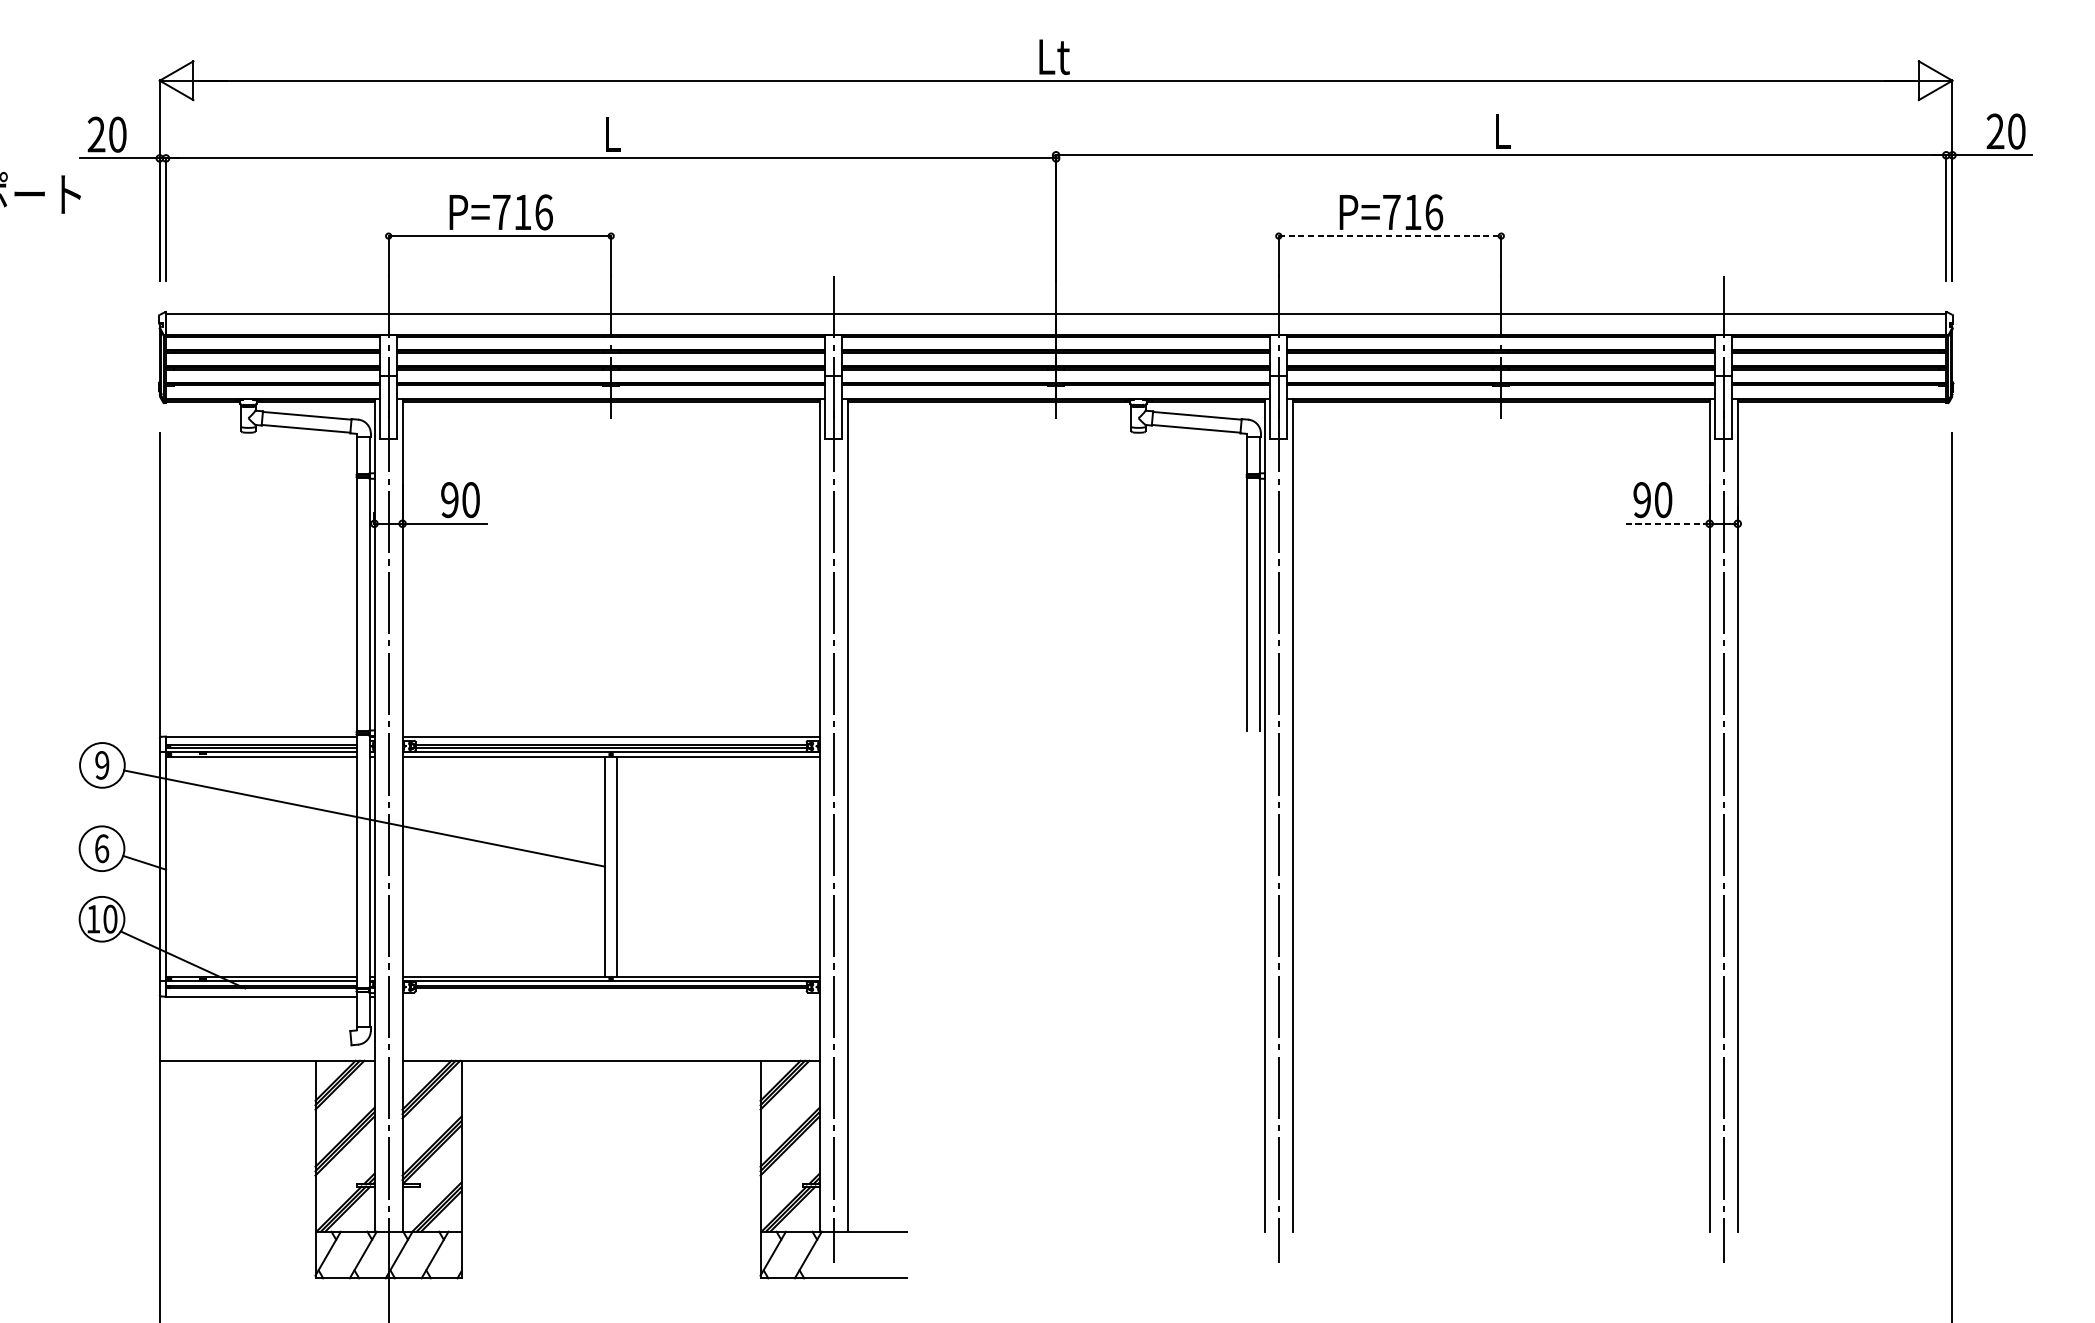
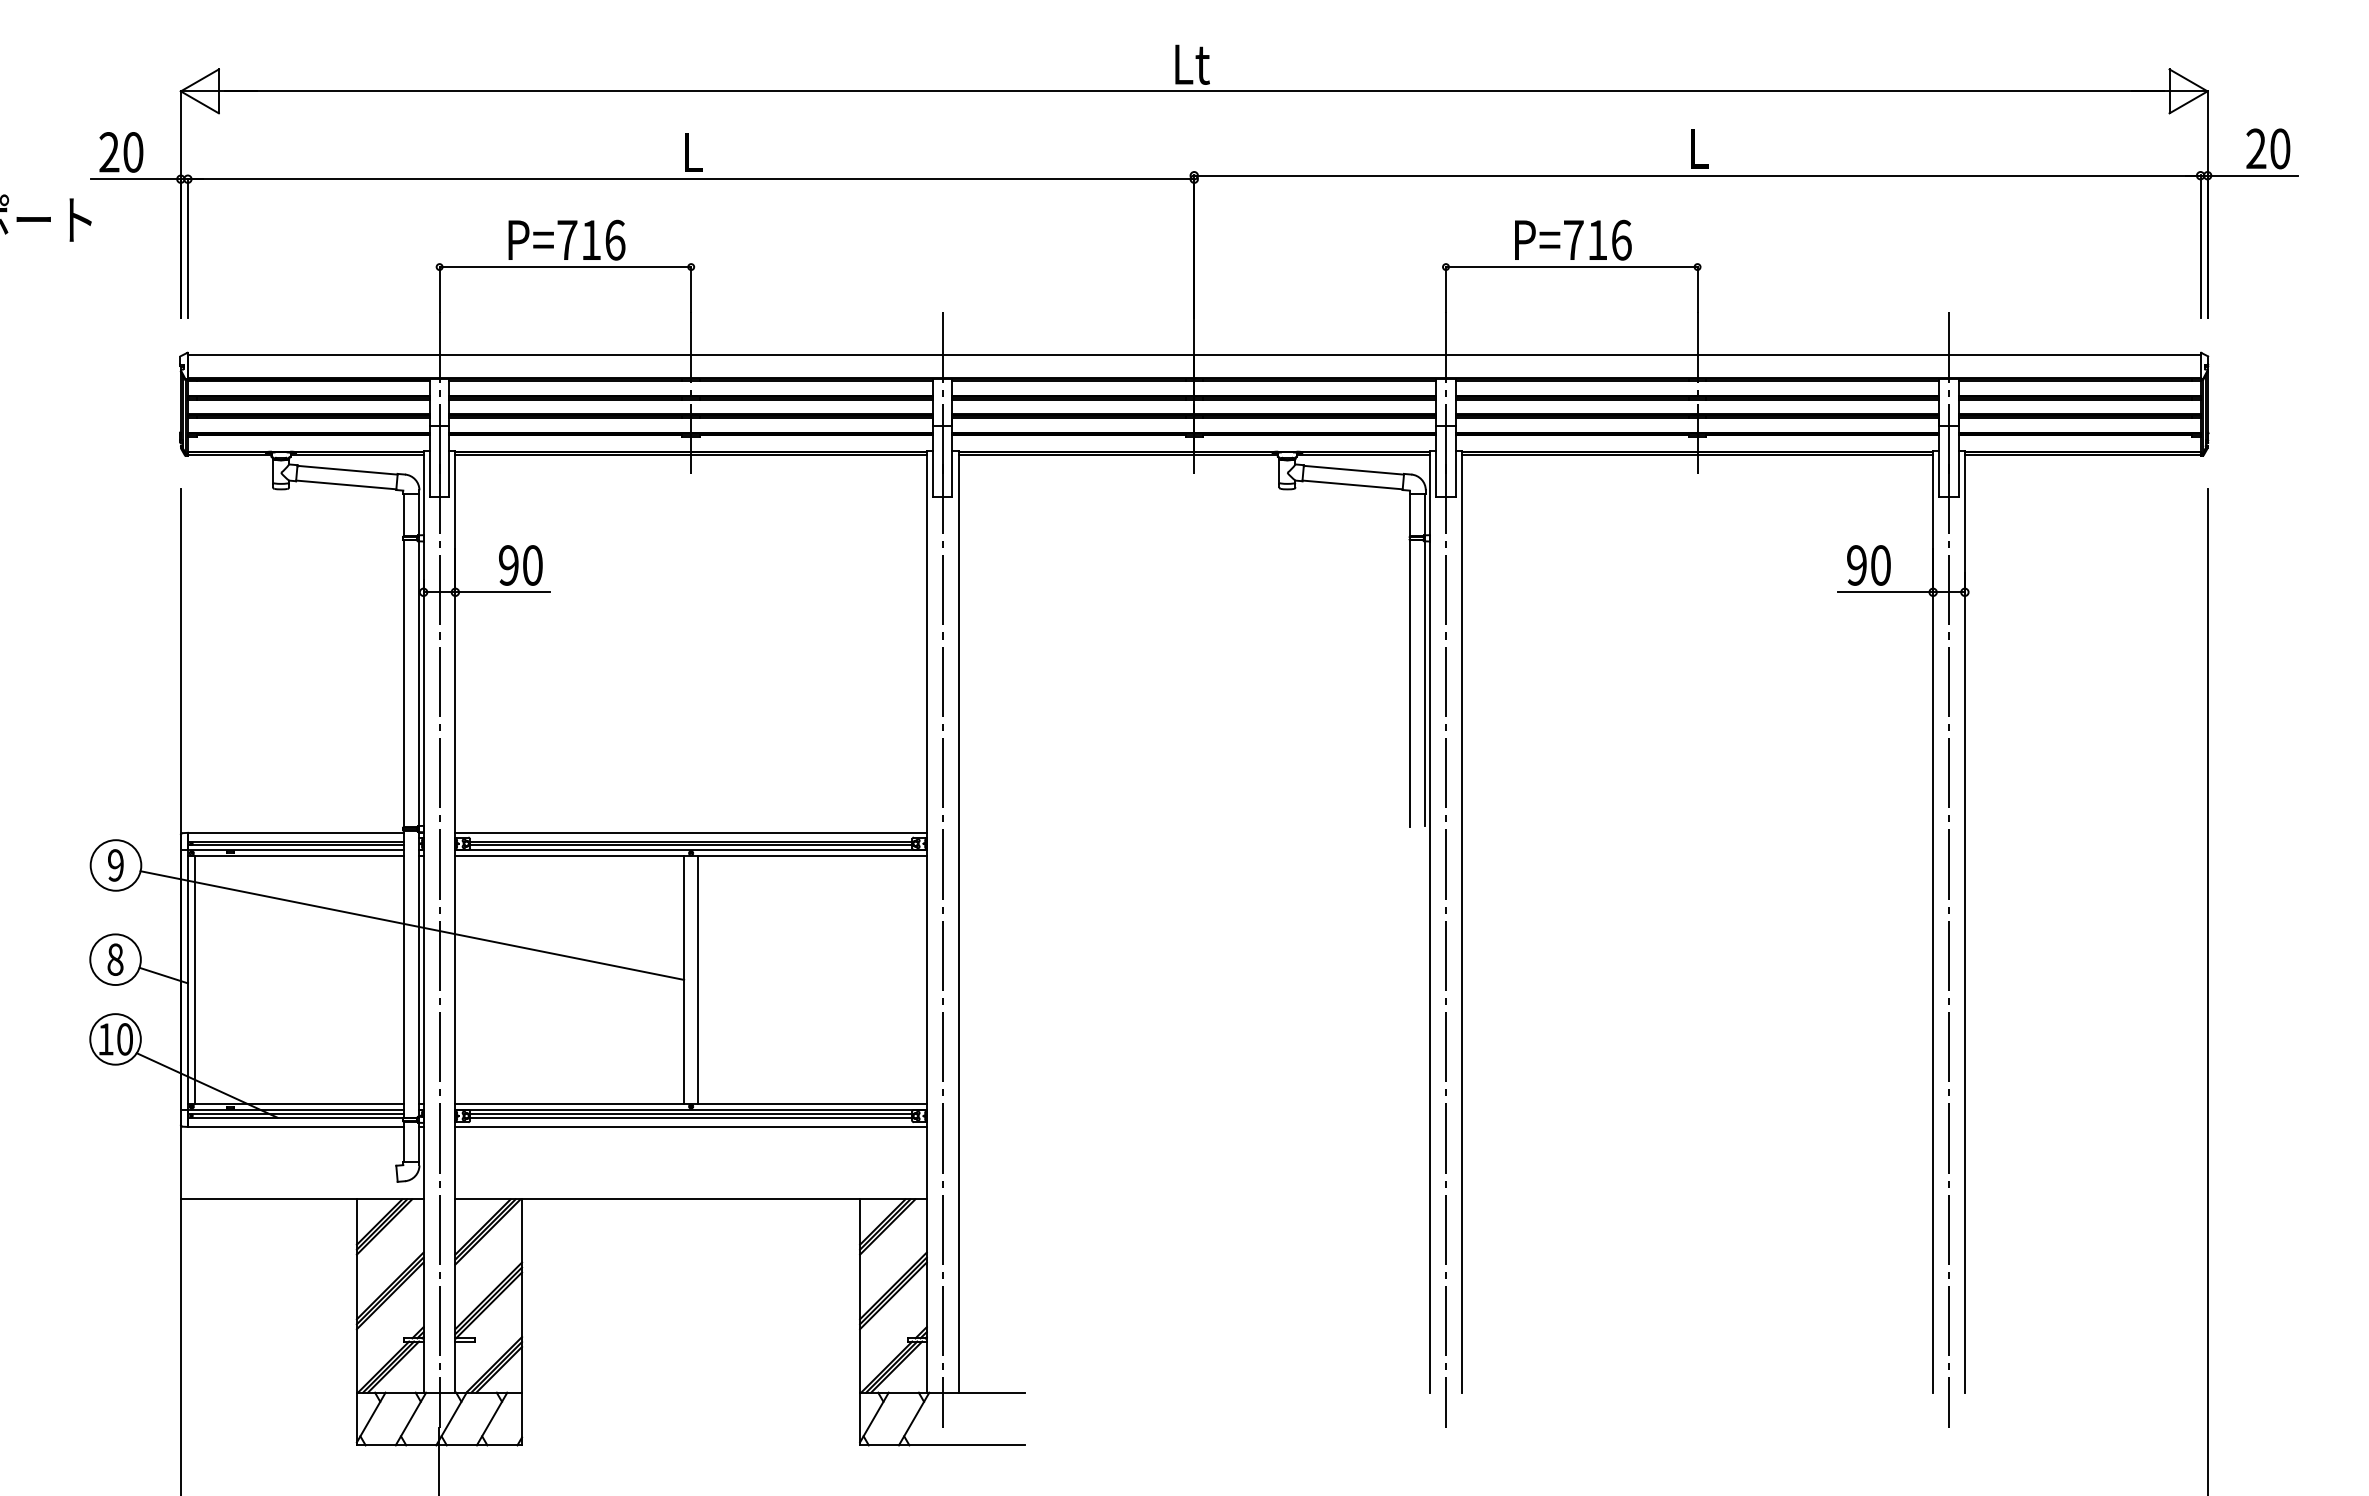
line: (1389, 236) -> (1571, 267), dashed -> solid
line: (1667, 523) -> (1885, 592), dashed -> solid
text: (101, 848) -> (115, 959), 6 -> 8
line: (172, 866) -> (195, 979), added
line: (610, 996) -> (690, 1126), added

